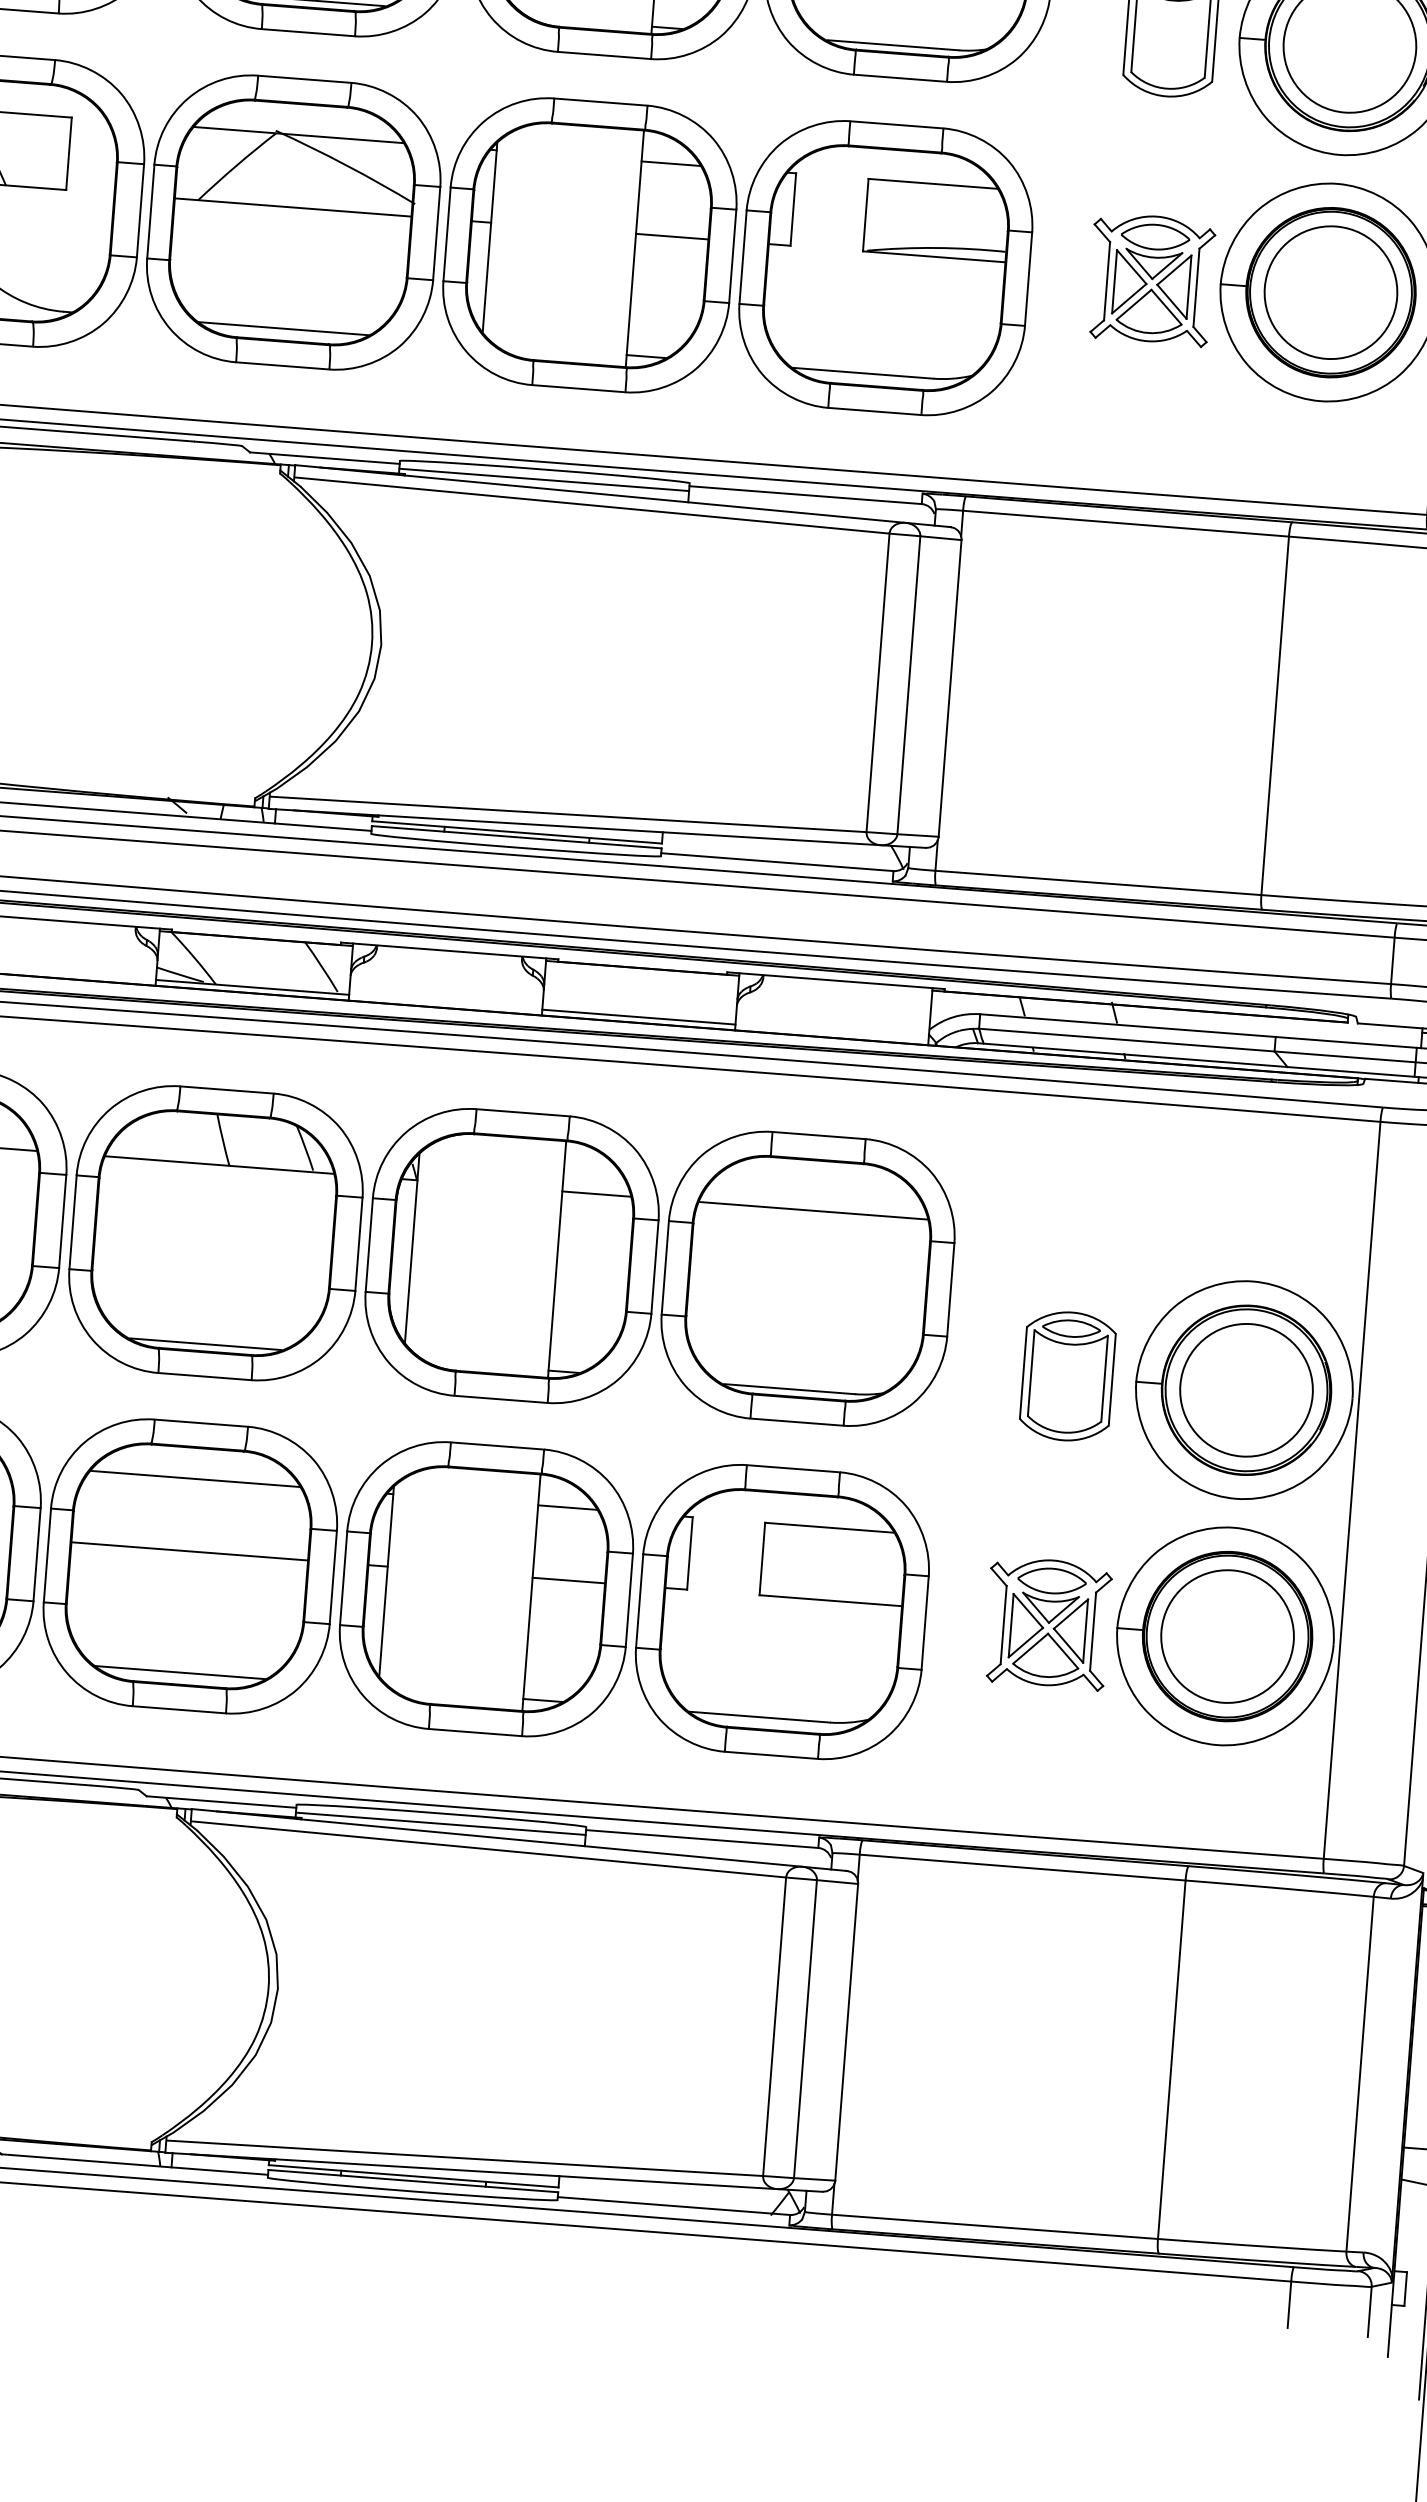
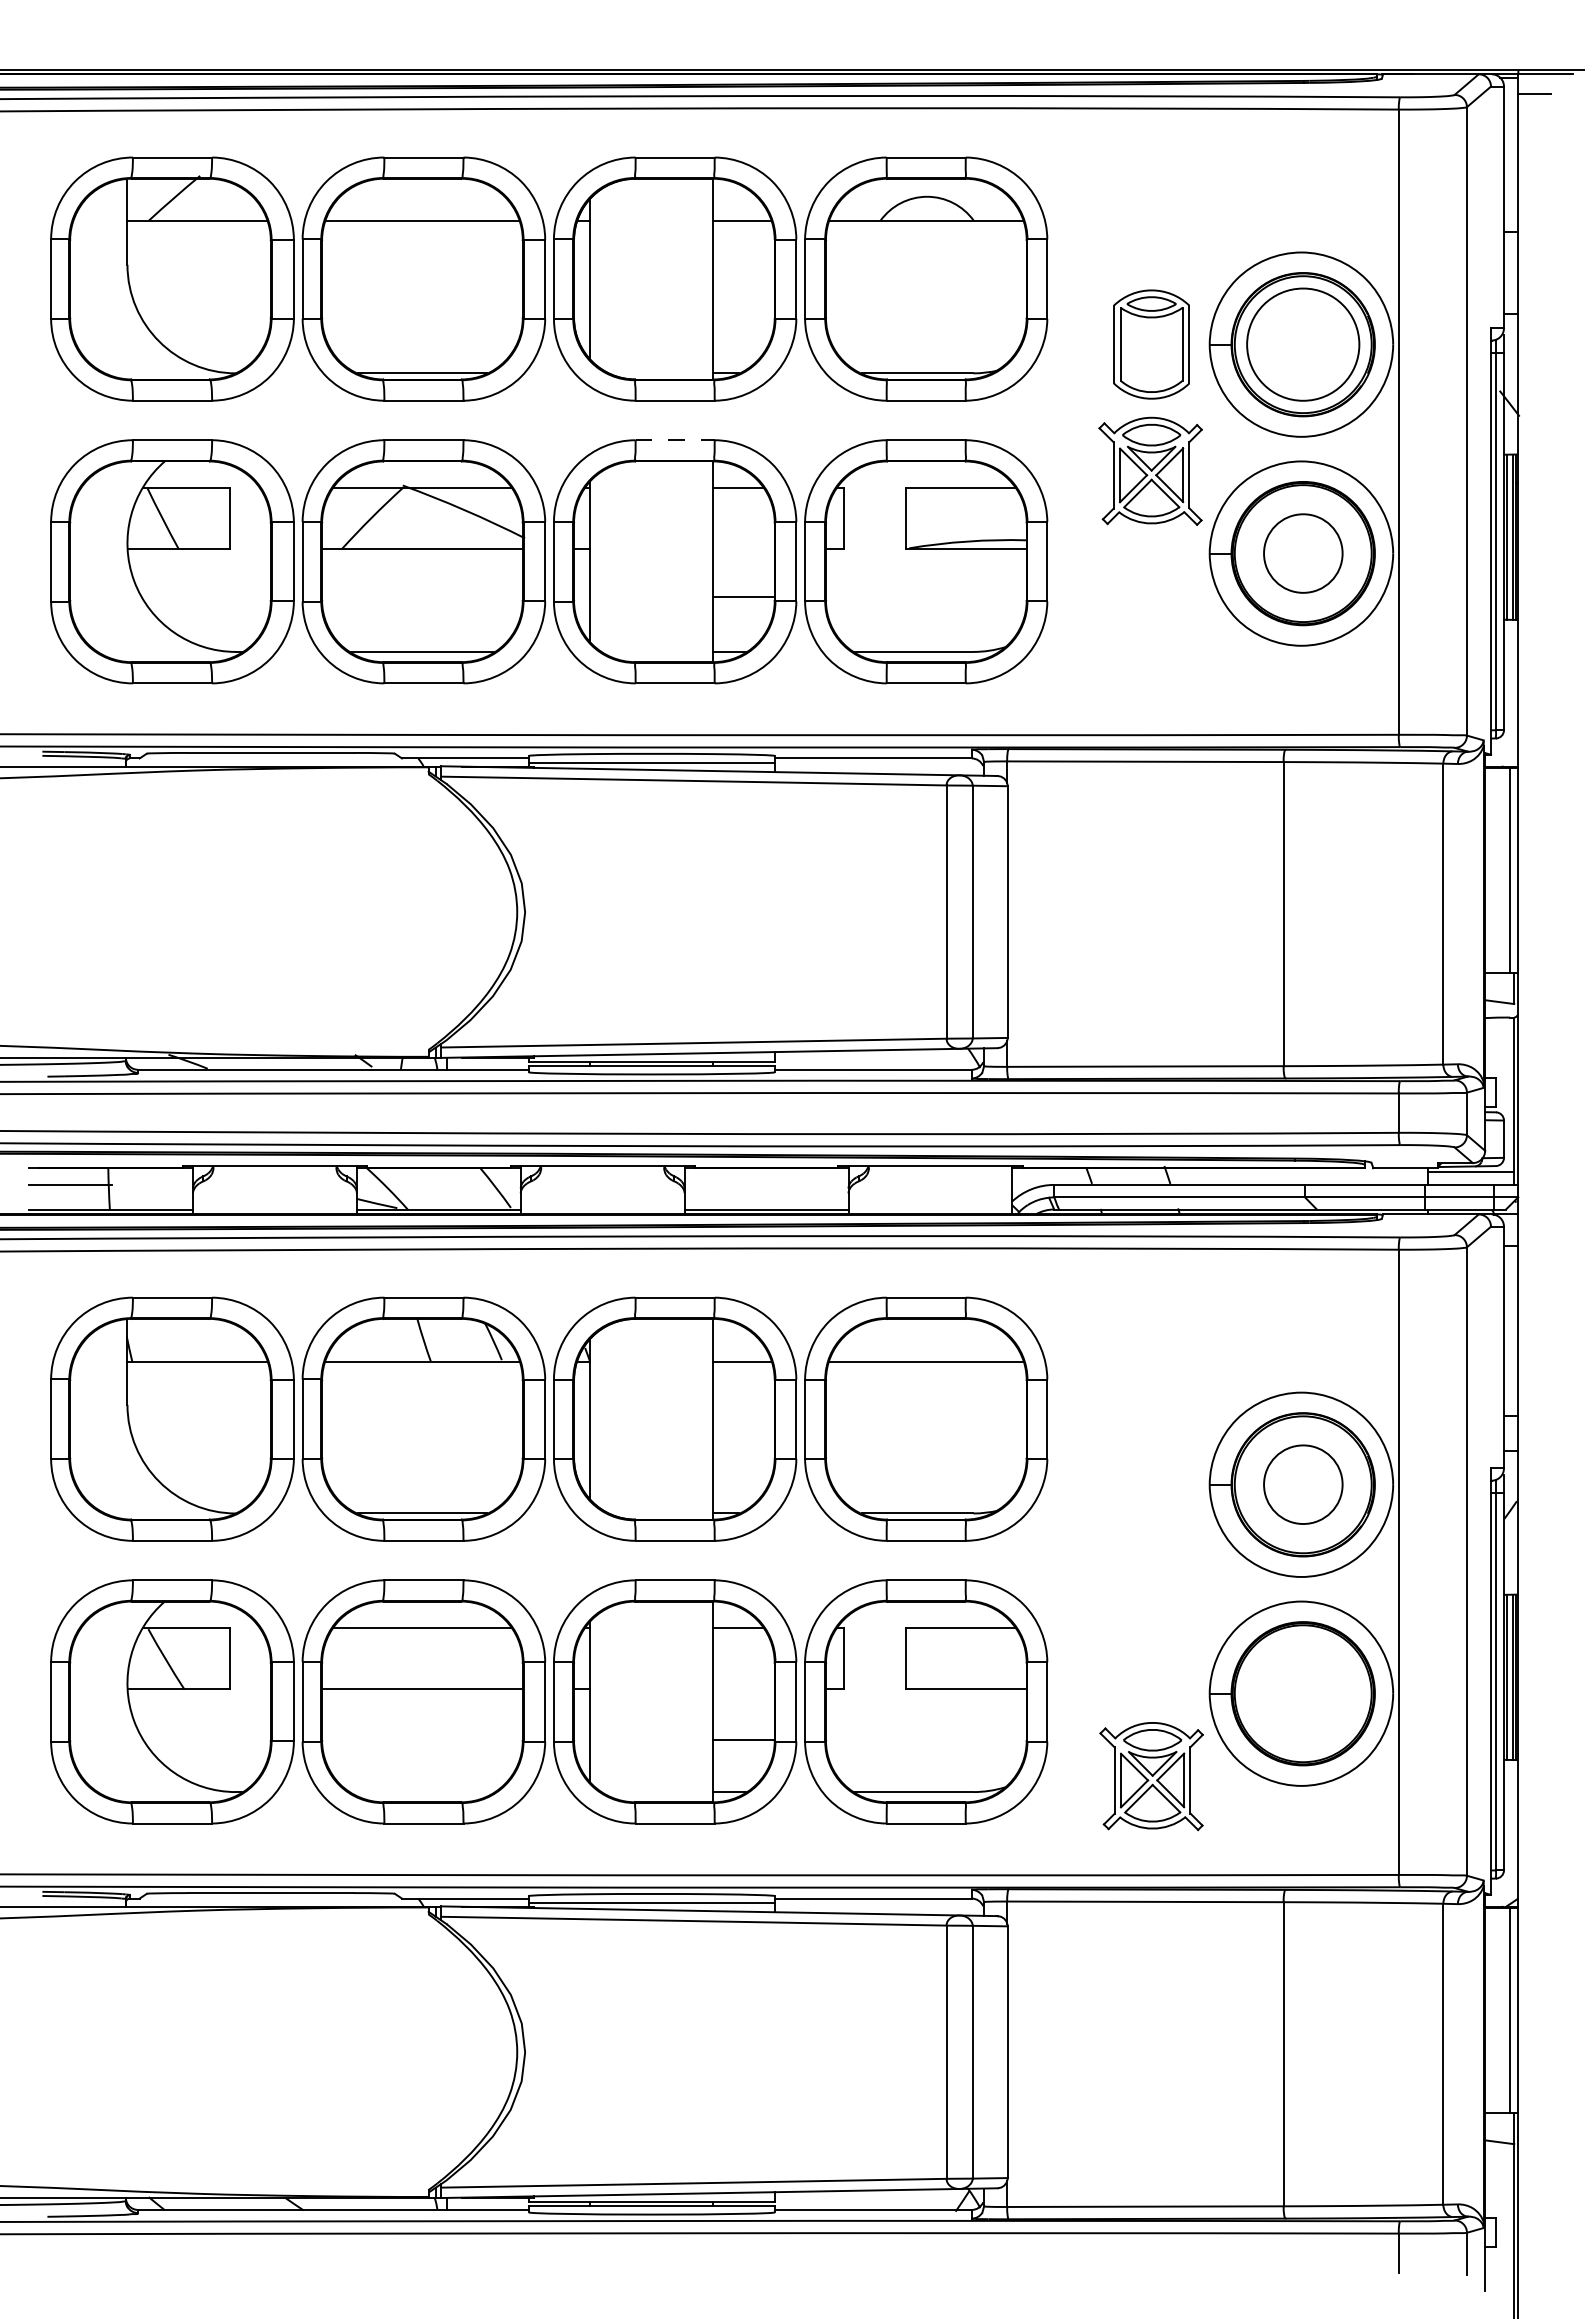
line: (601, 102) -> (675, 440), solid -> dashed
line: (671, 237) -> (743, 597), moved
part: (1150, 278) -> (1150, 470), moved
circle: (1331, 292) -> (1303, 553), size x0.7
part: (1067, 1376) -> (1151, 1484), removed
circle: (1246, 1389) -> (1303, 1484), size x0.7
line: (568, 1580) -> (743, 1740), moved
part: (1047, 1623) -> (1151, 1776), moved
circle: (1227, 1636) -> (1303, 1693), removed
line: (180, 1673) -> (422, 1792), removed

